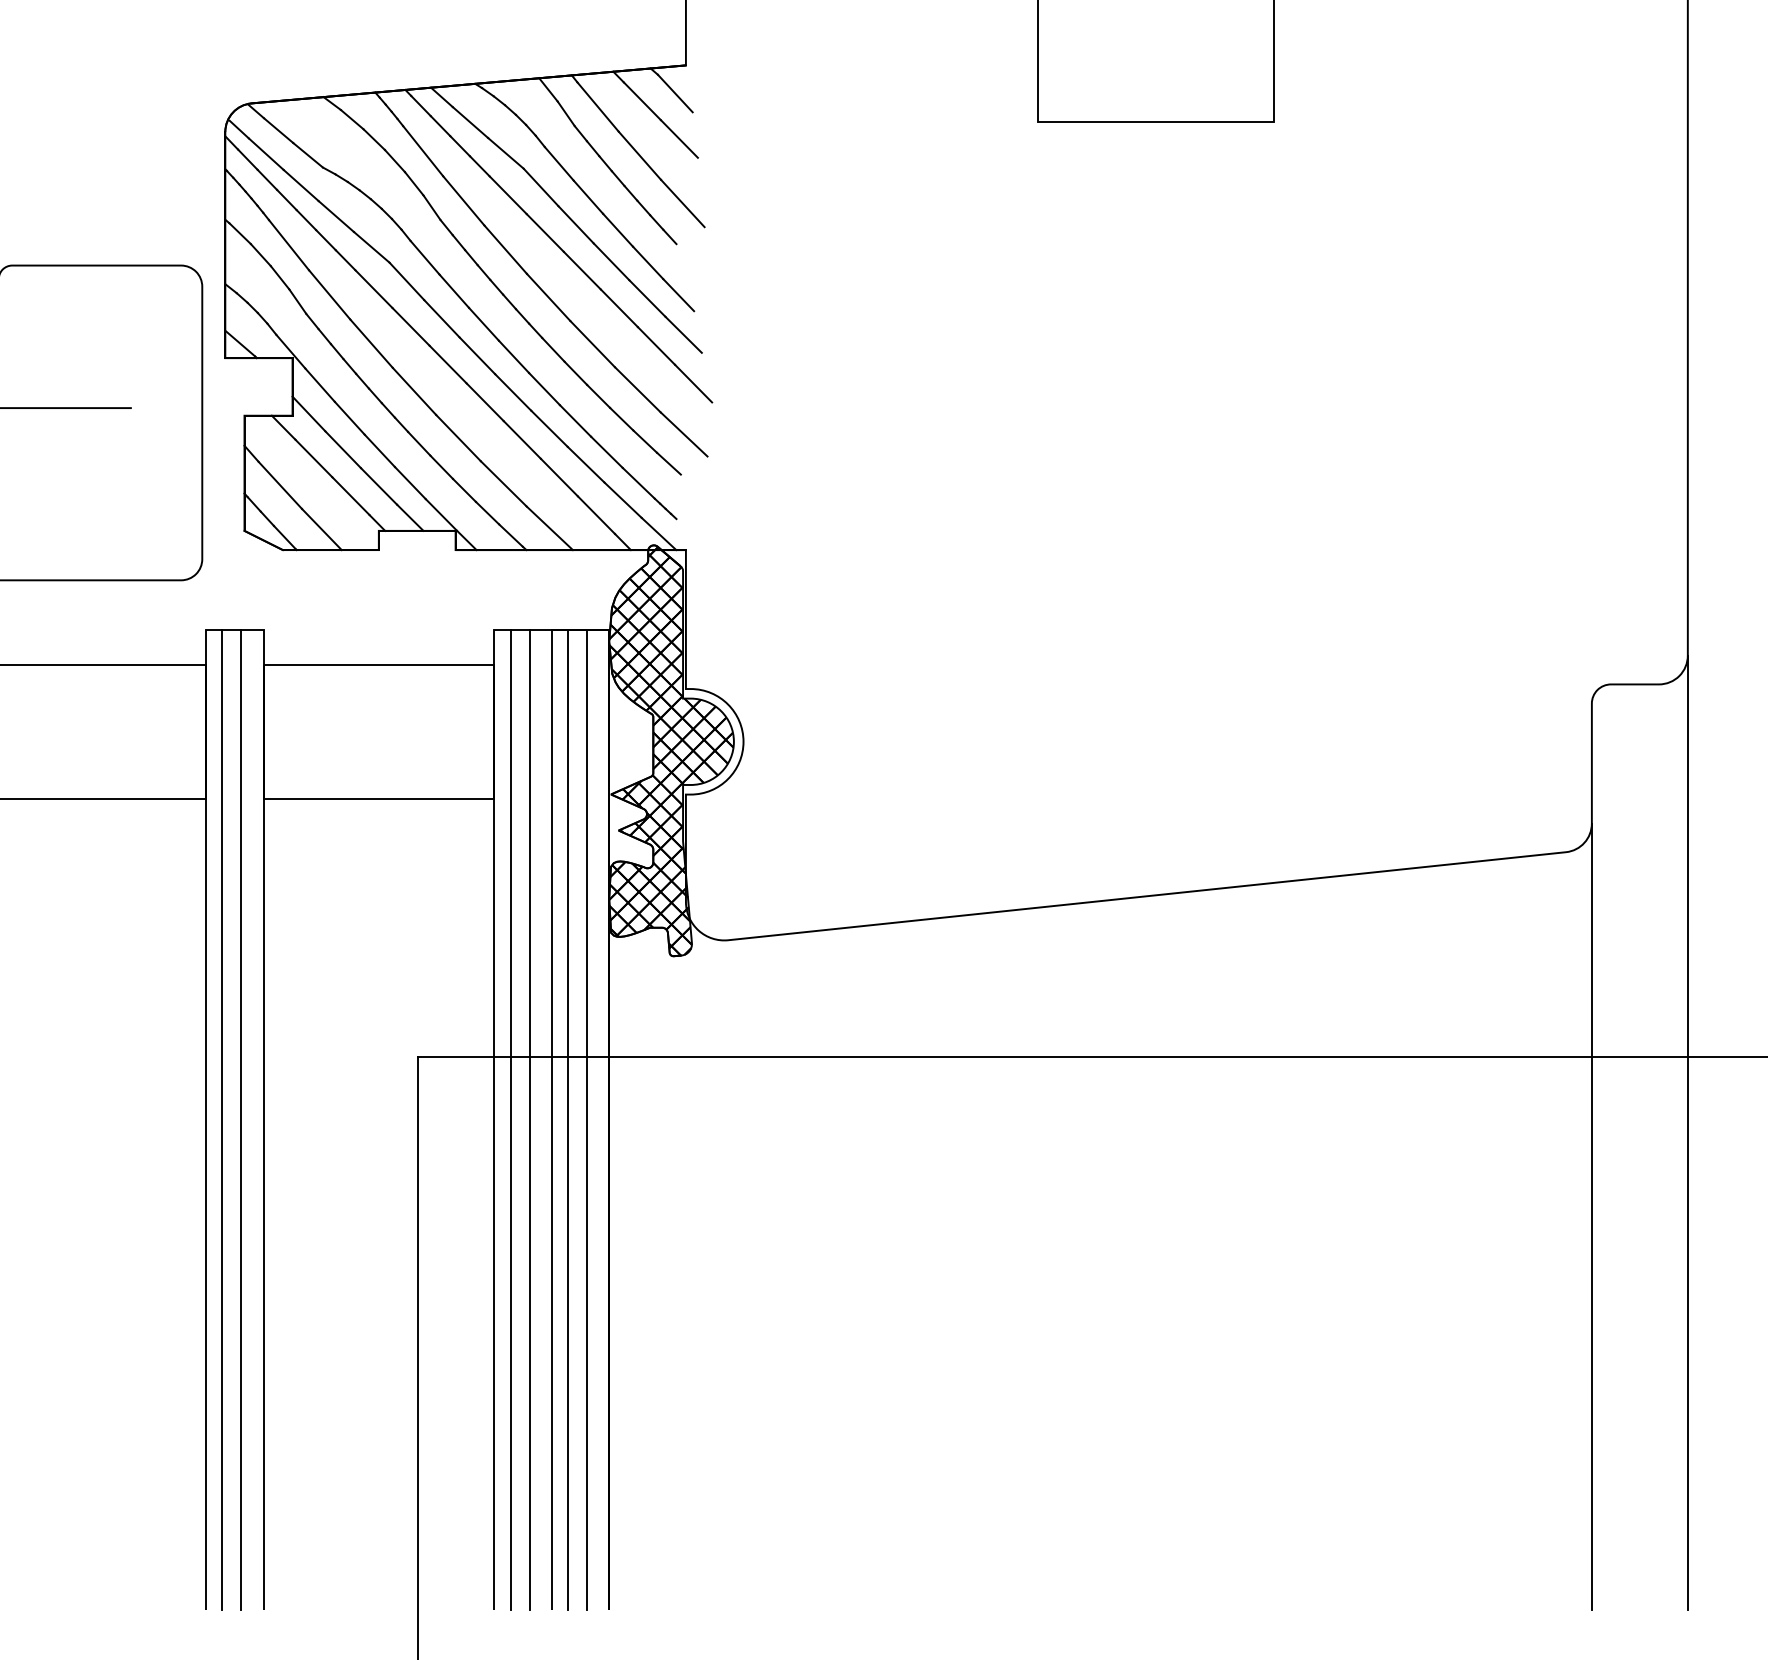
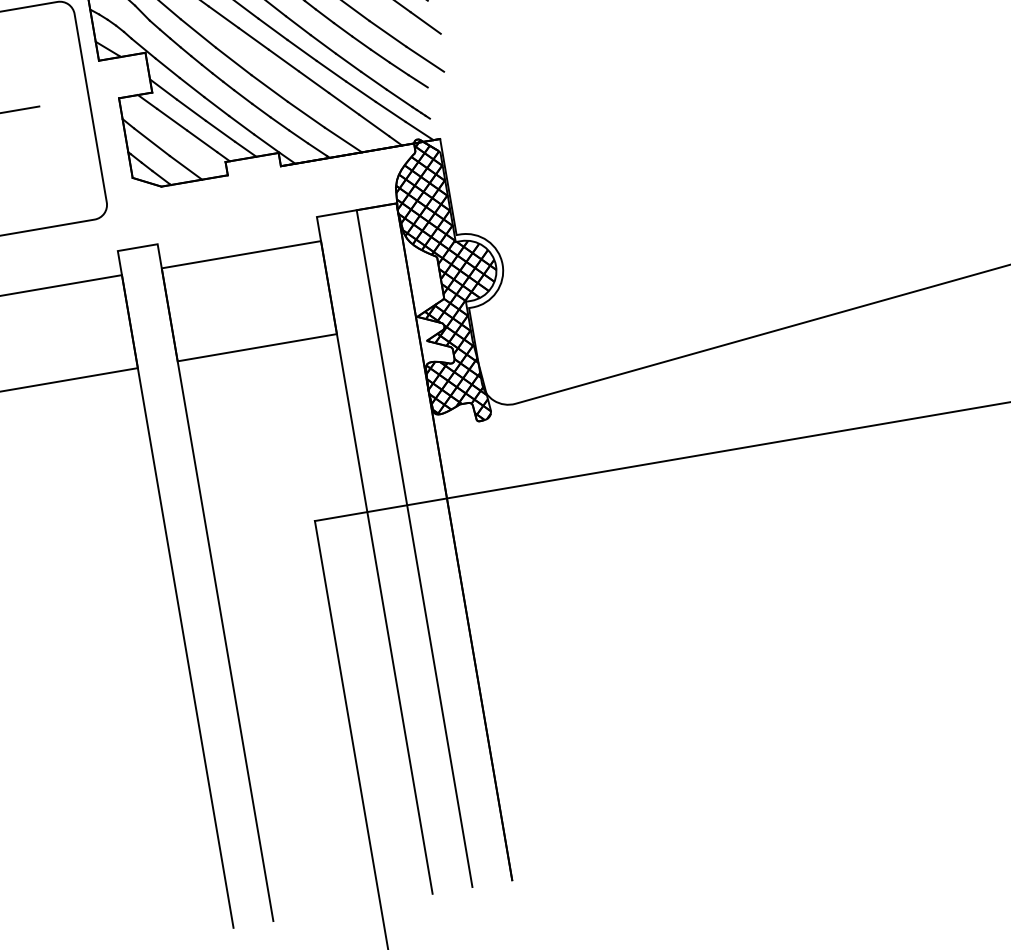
line: (510, 1119) -> (386, 553), removed
line: (529, 1119) -> (399, 551), removed
line: (568, 1119) -> (426, 546), removed
line: (587, 1119) -> (439, 544), removed
line: (221, 1120) -> (186, 588), removed
line: (241, 1120) -> (200, 585), removed

